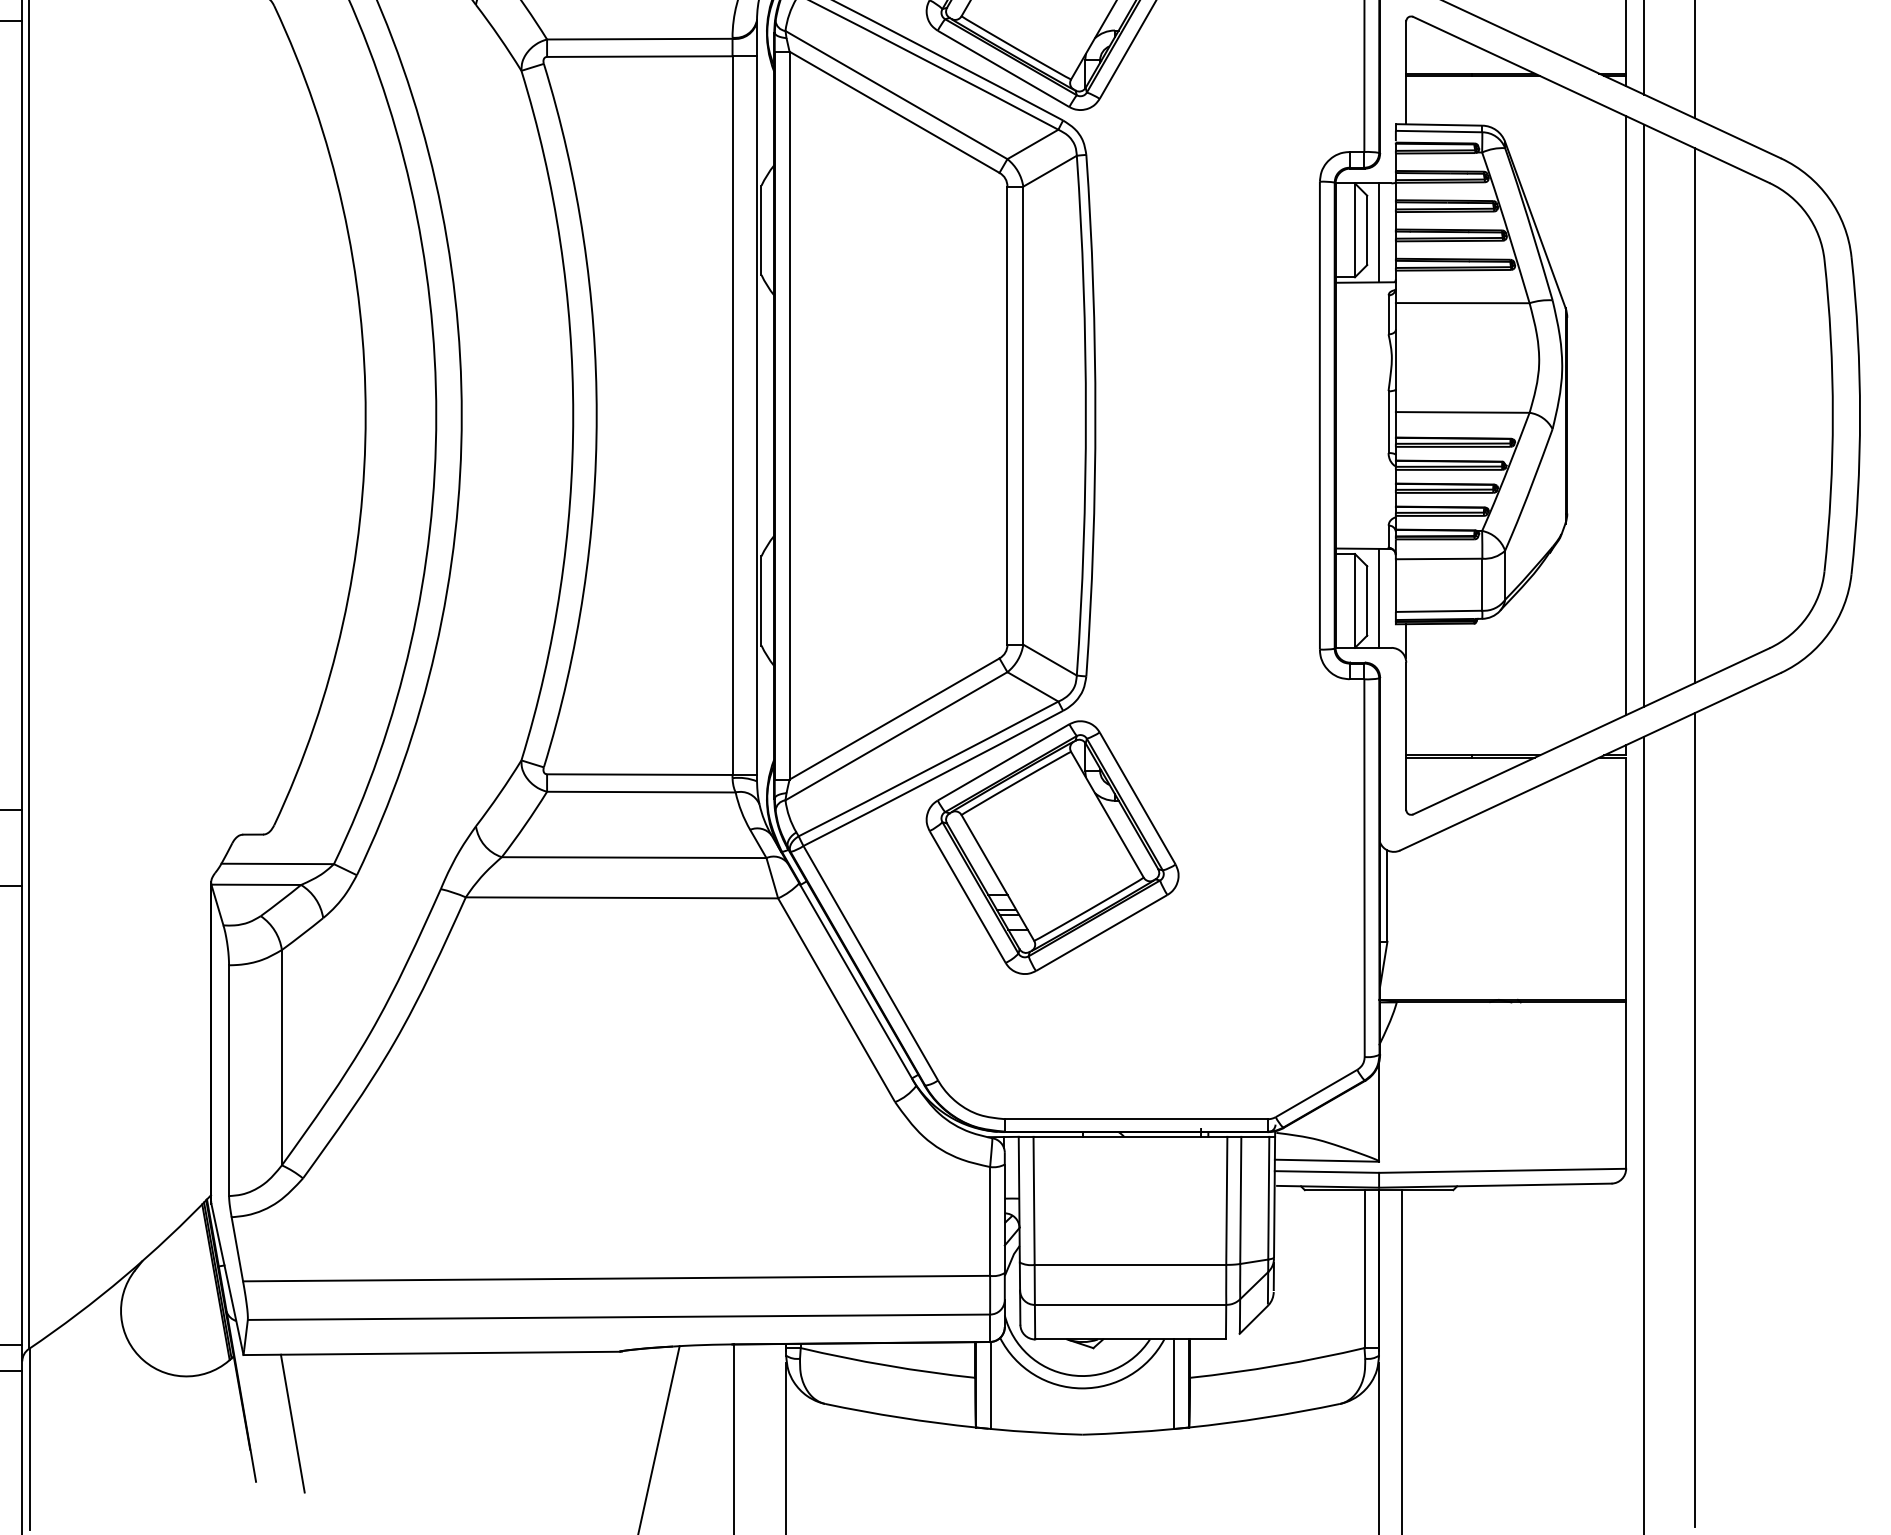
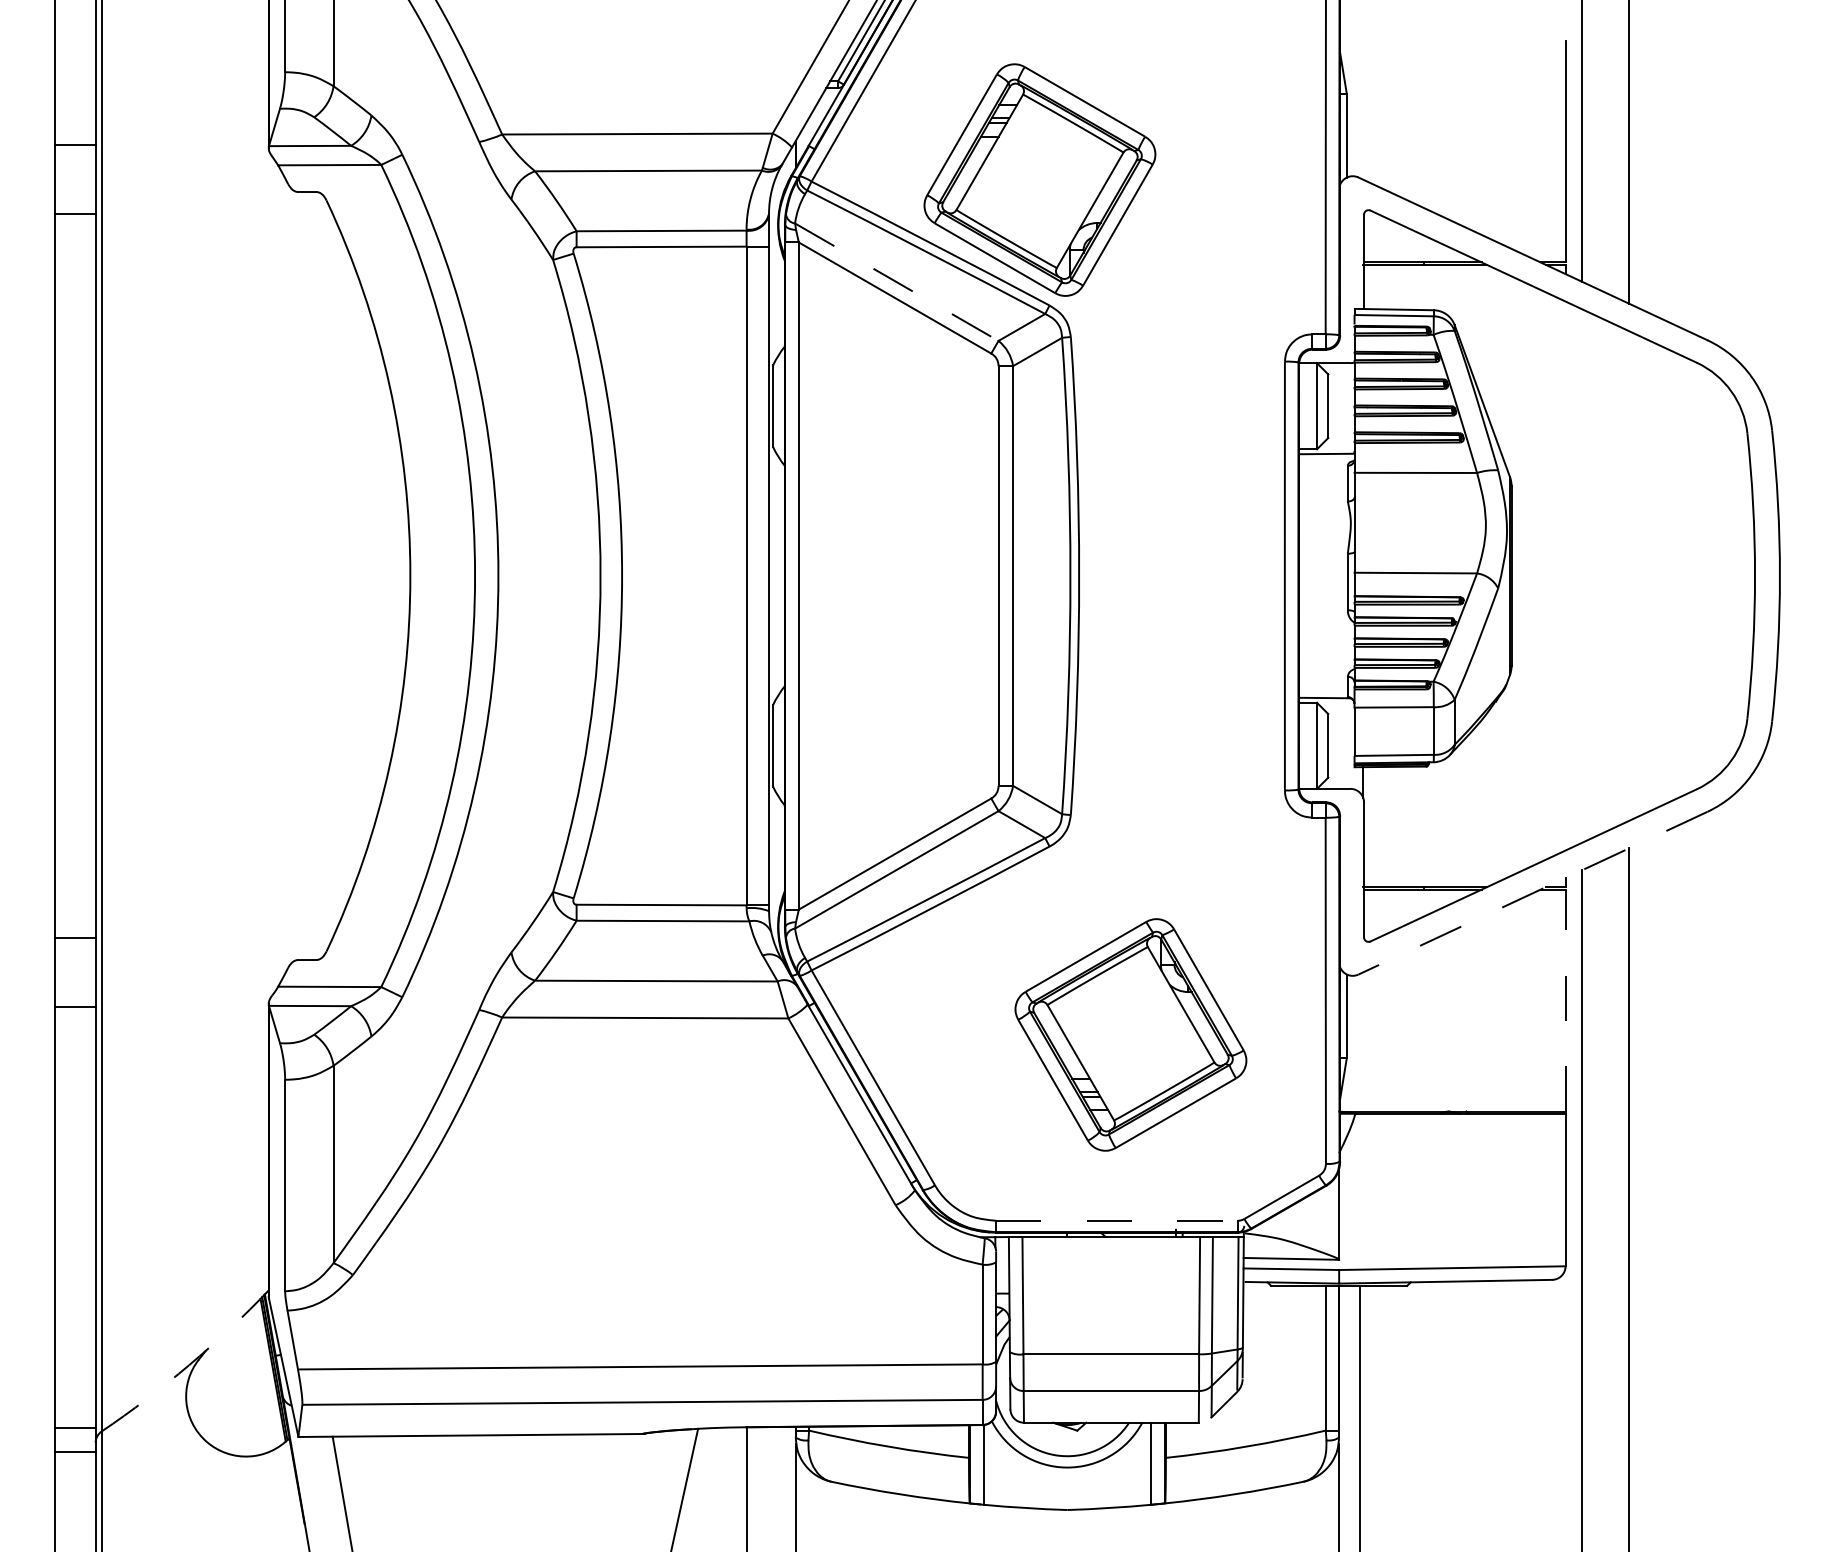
line: (897, 95) -> (897, 282), solid -> dashed
line: (1379, 232) -> (1339, 408), removed
line: (1626, 415) -> (1565, 575), removed
line: (1643, 415) -> (1581, 575), removed
line: (1694, 415) -> (1628, 575), removed
line: (1379, 598) -> (1339, 743), removed
line: (1590, 762) -> (1532, 893), solid -> dashed
part: (1052, 847) -> (1130, 1034), moved
line: (1626, 878) -> (1565, 1000), solid -> dashed
line: (1136, 1118) -> (1116, 1220), solid -> dashed
arc: (124, 1277) -> (189, 1365), solid -> dashed

